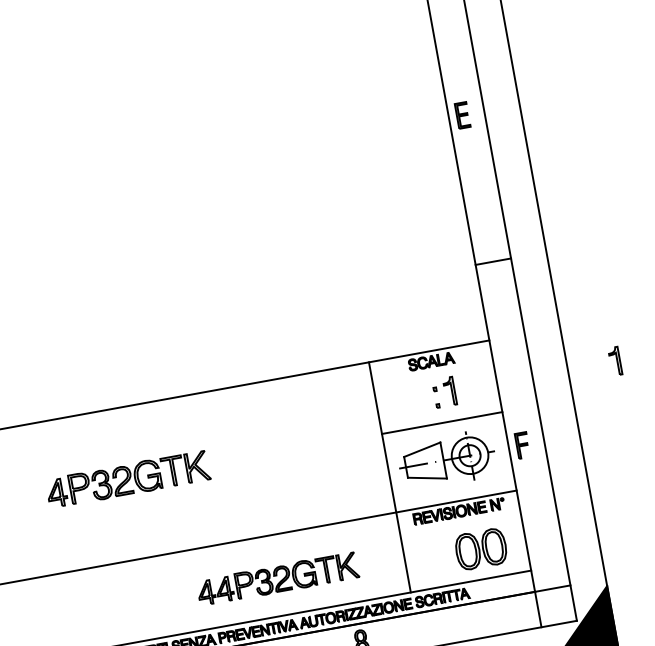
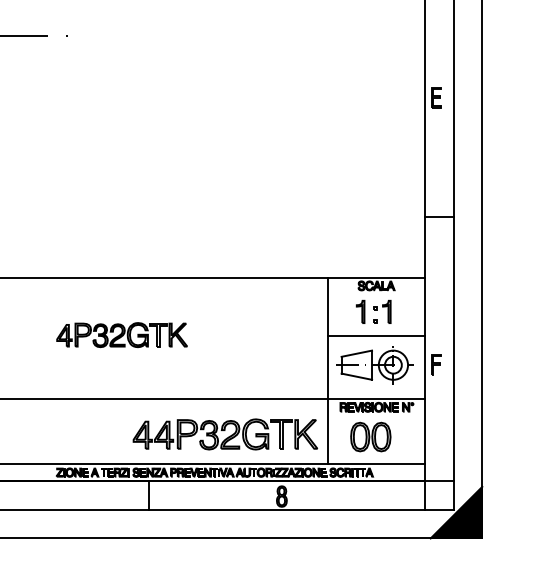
part: (615, 360) -> (360, 311), moved
part: (480, 548) -> (370, 436), moved
part: (276, 579) -> (224, 434), size x1.43

